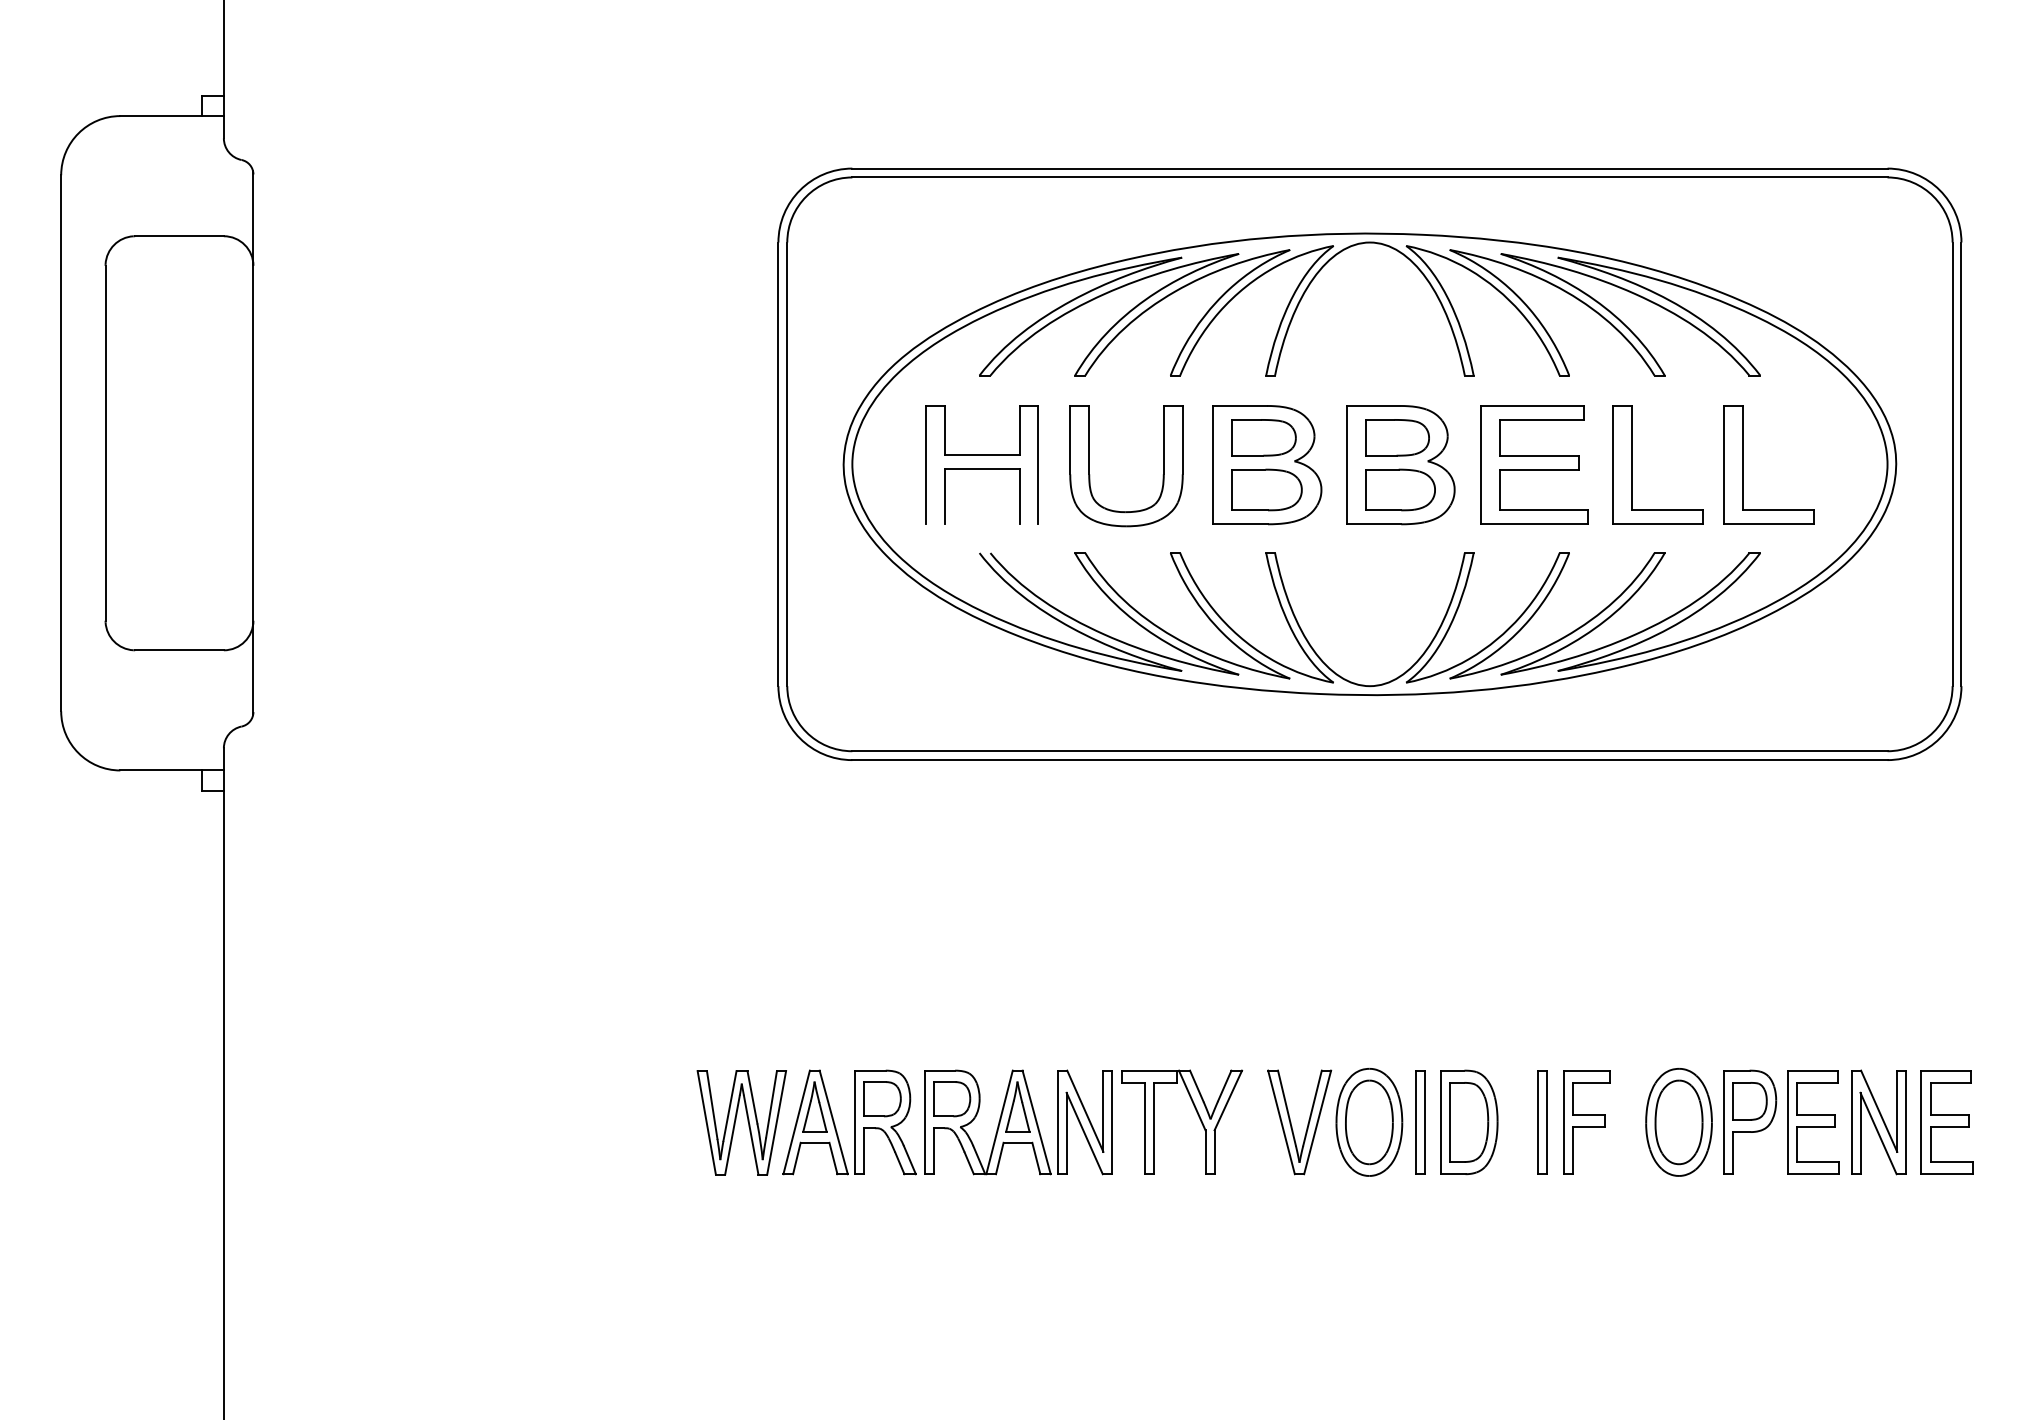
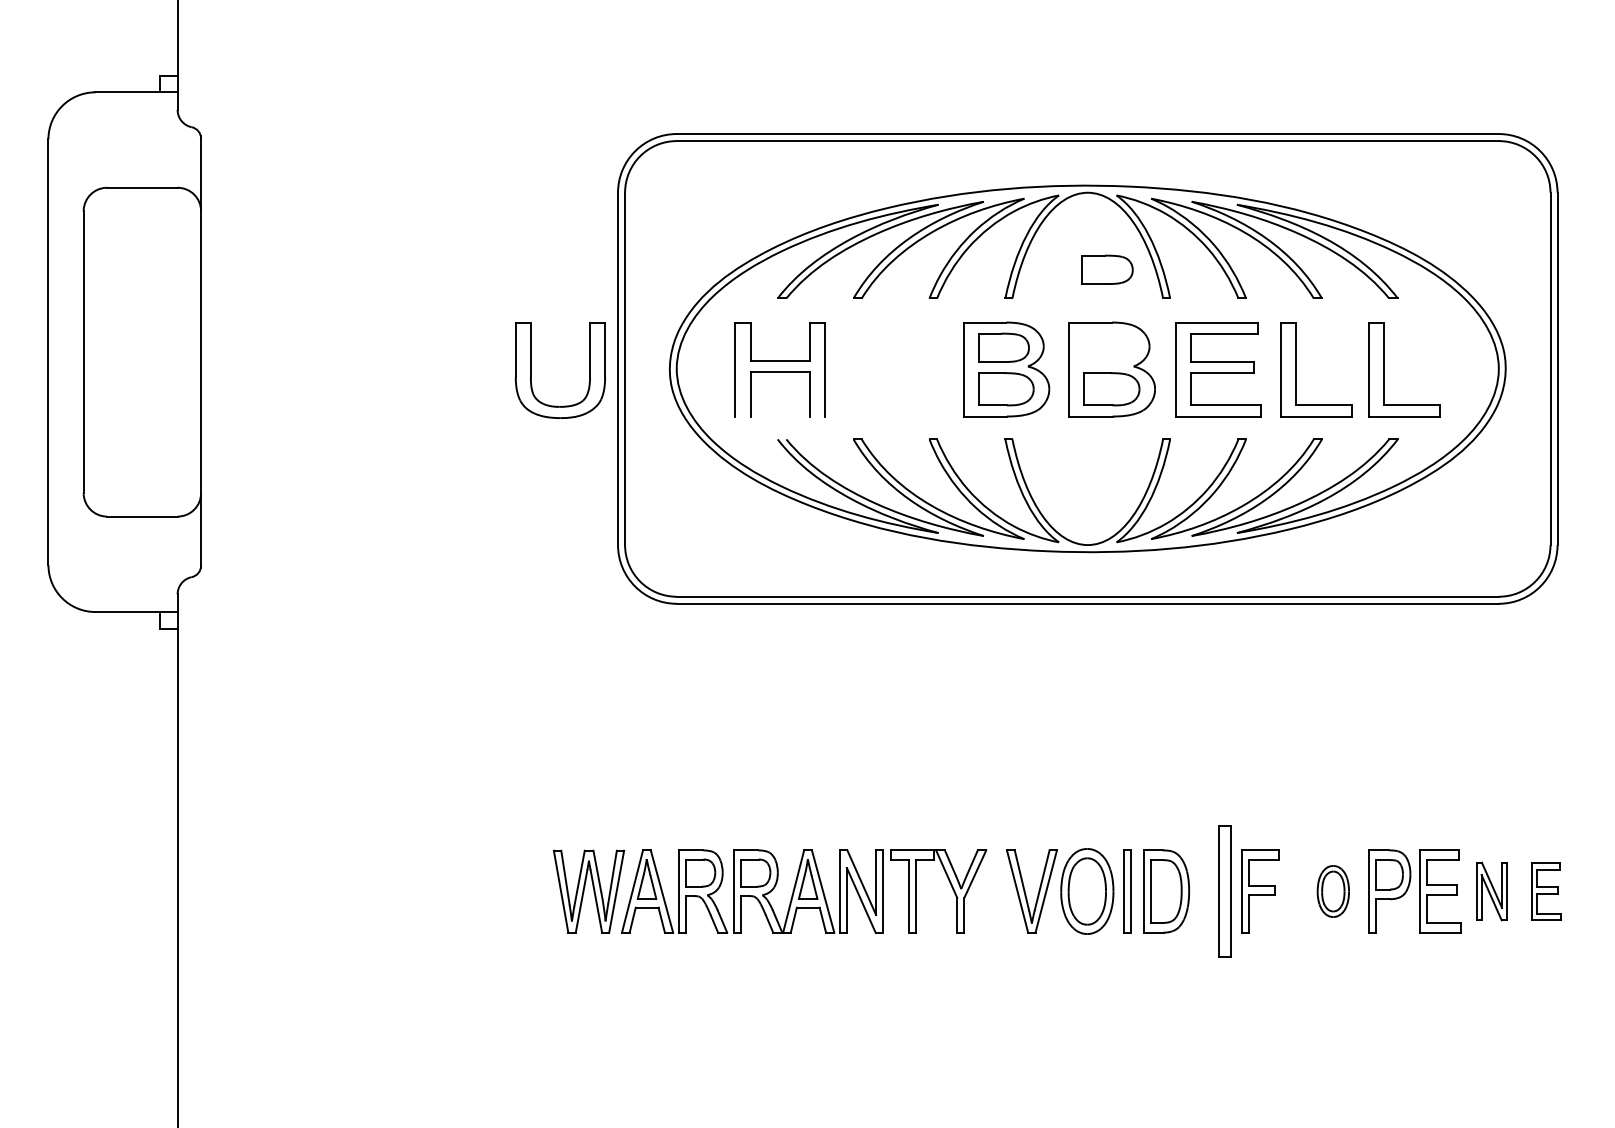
part: (1397, 437) -> (1107, 269), moved
part: (1090, 466) -> (531, 370), moved
part: (1543, 1122) -> (1225, 891), size x1.6
part: (1679, 1122) -> (1333, 891), size x0.6
part: (1878, 1122) -> (1491, 891), size x0.7
part: (1947, 1122) -> (1546, 891), size x0.7

